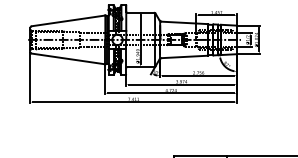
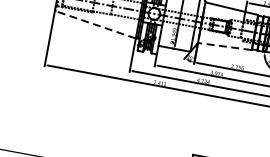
line: (184, 56) -> (225, 46), solid -> dashed
line: (68, 58) -> (96, 24), solid -> dashed

